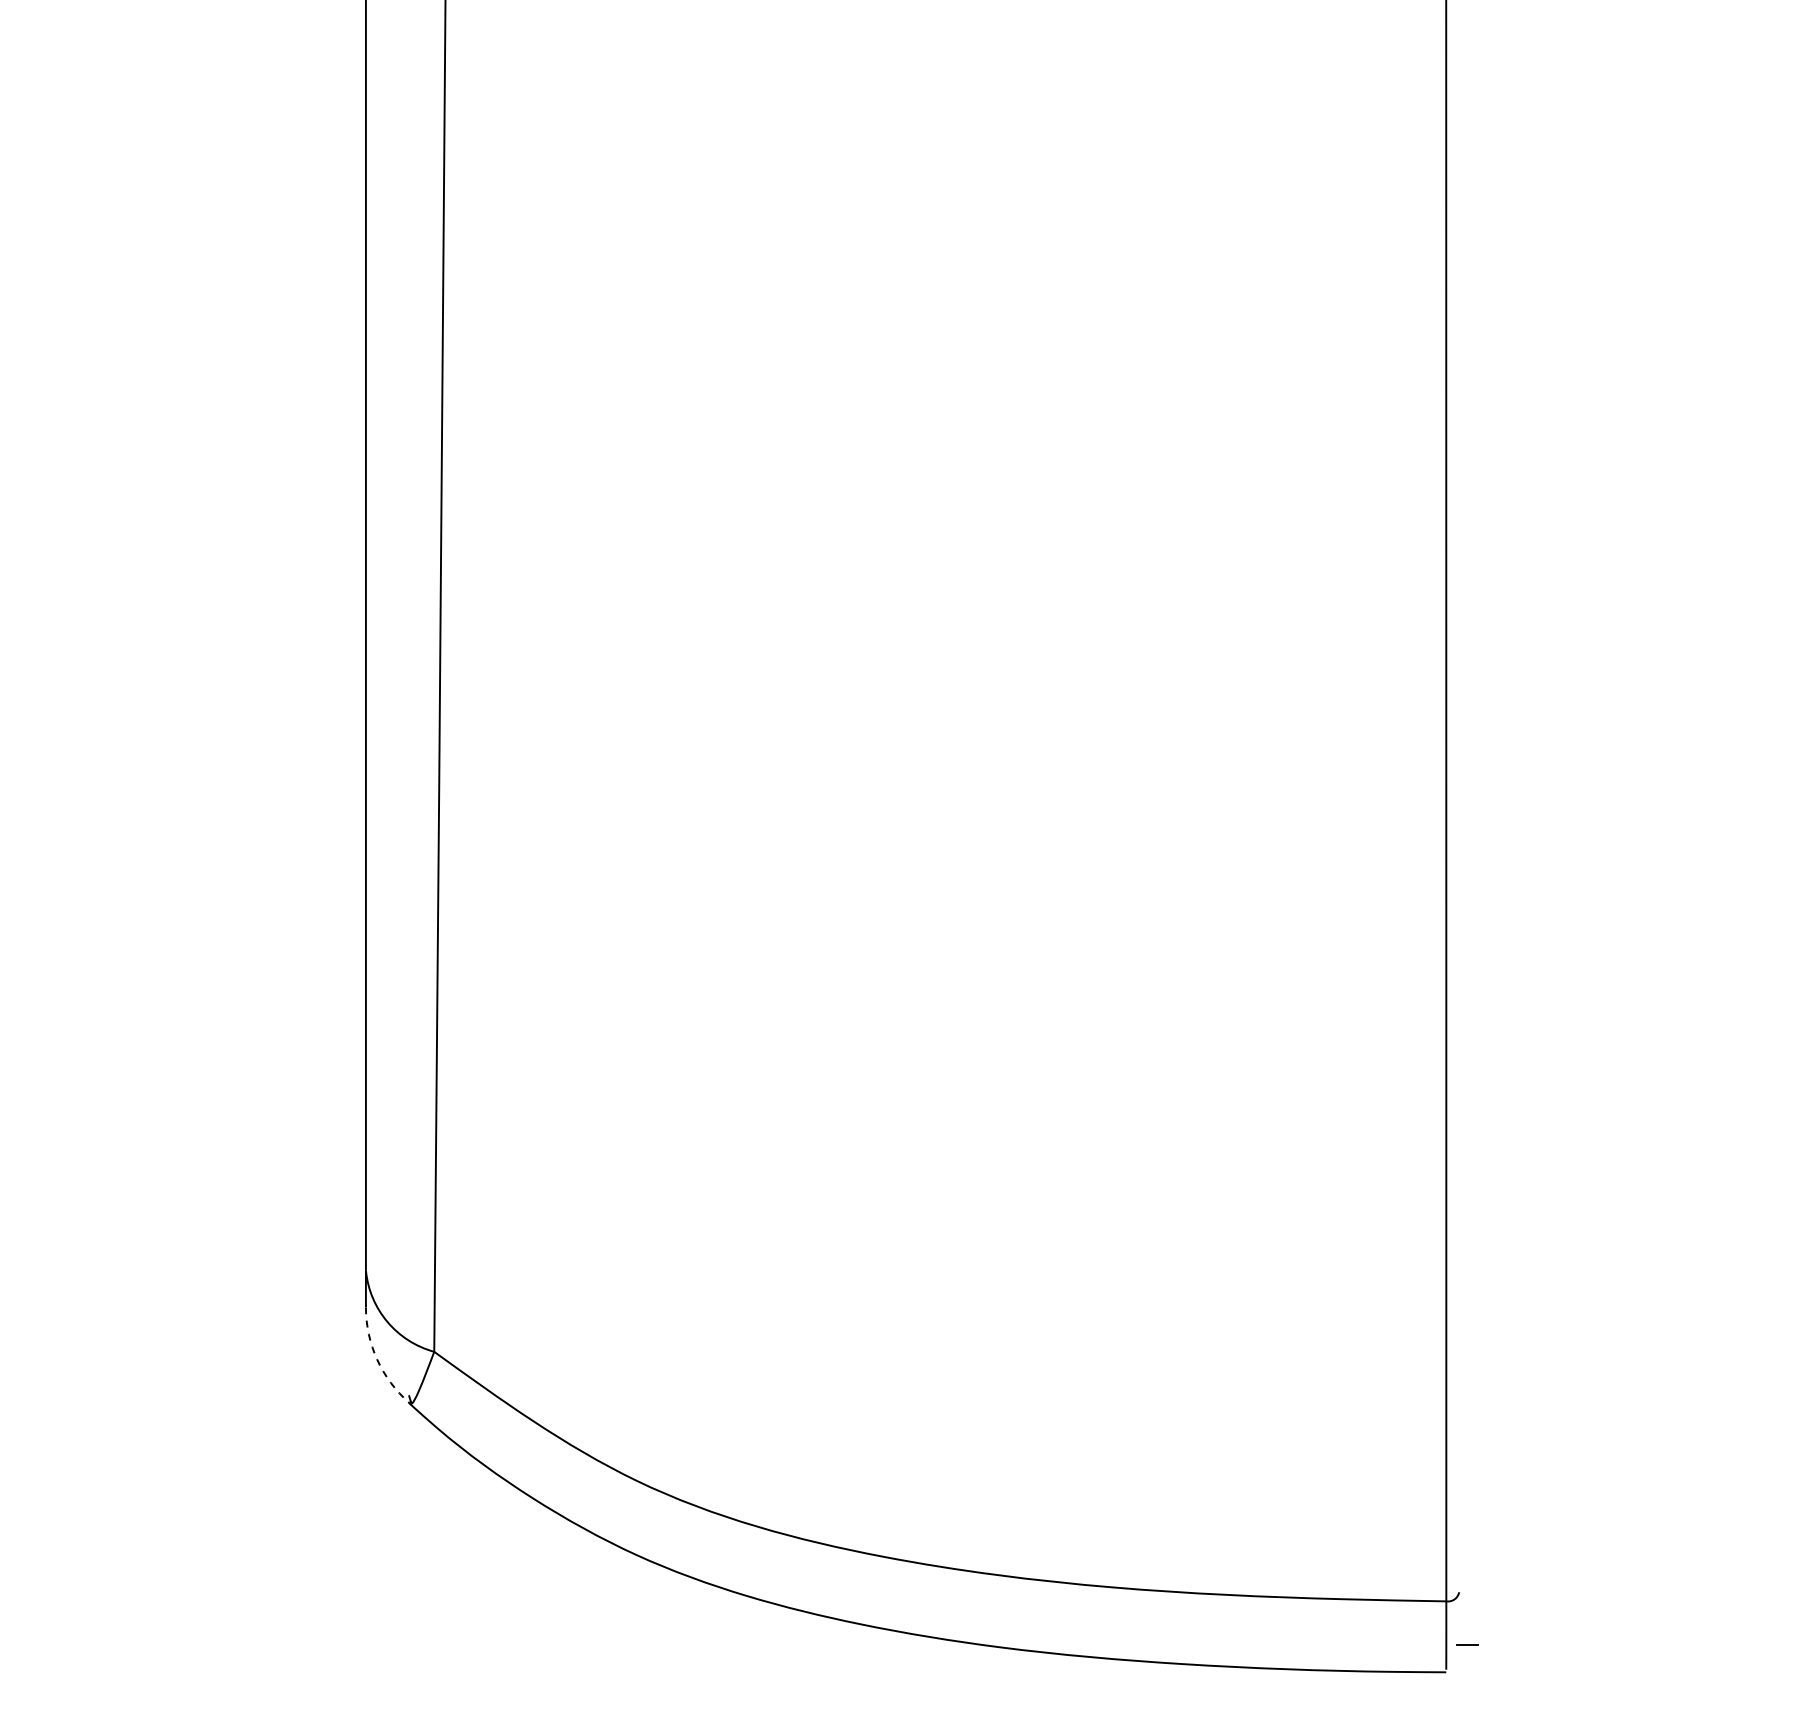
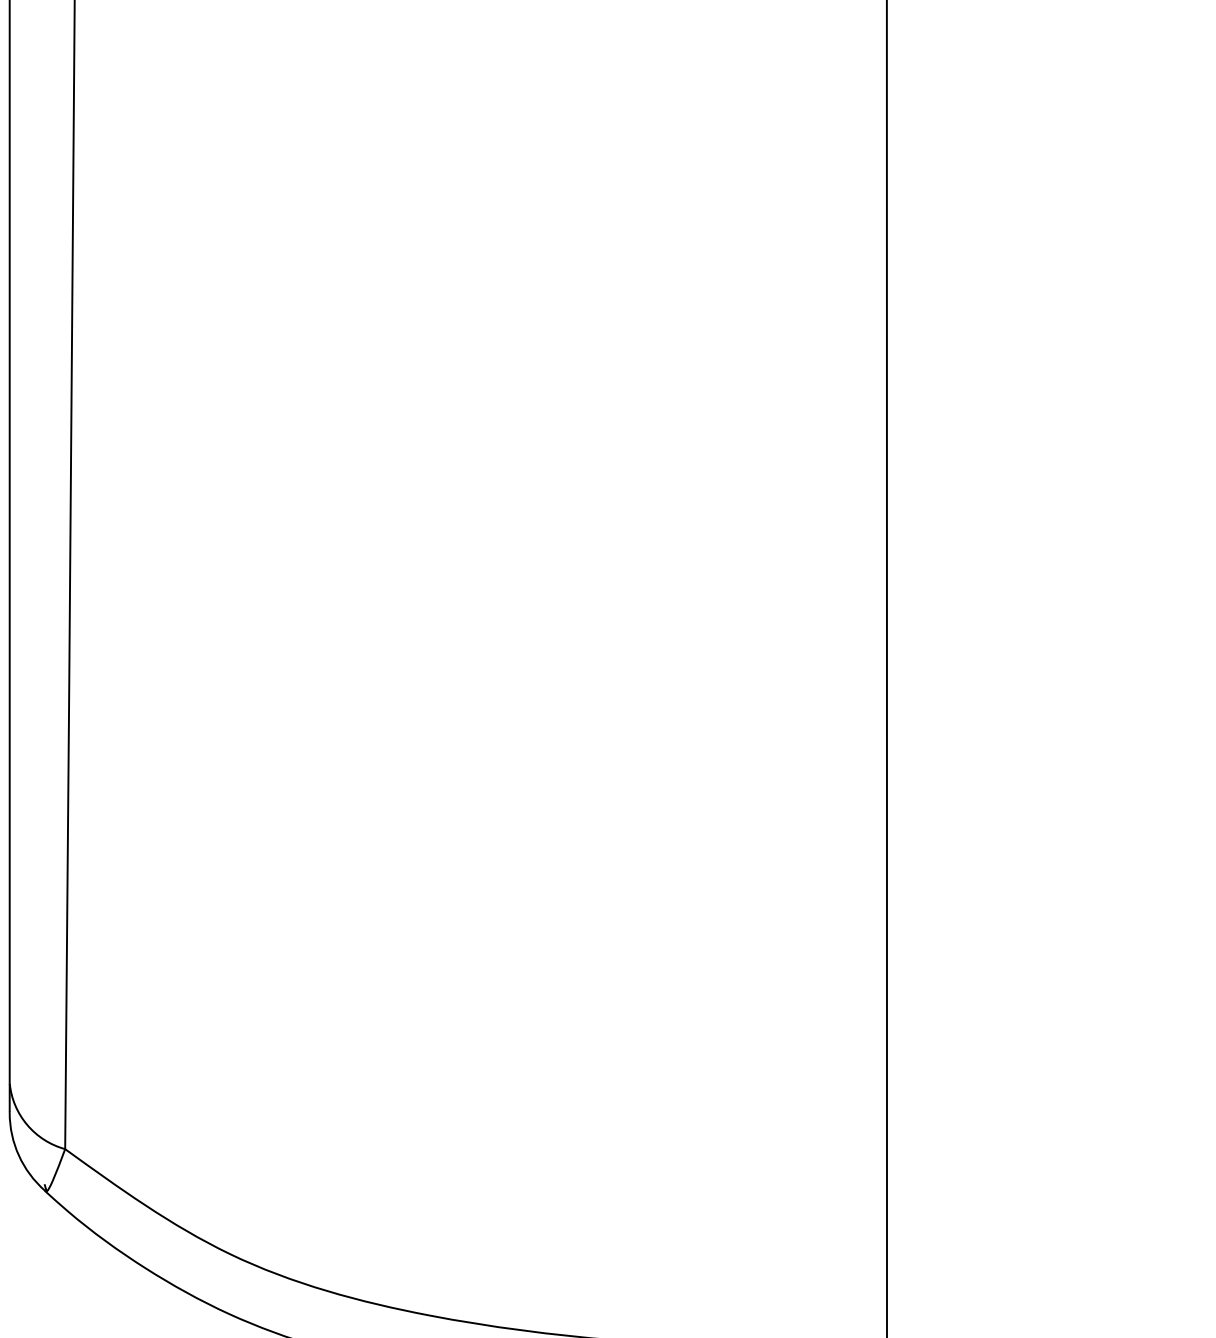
arc: (377, 1359) -> (19, 1155), dashed -> solid

